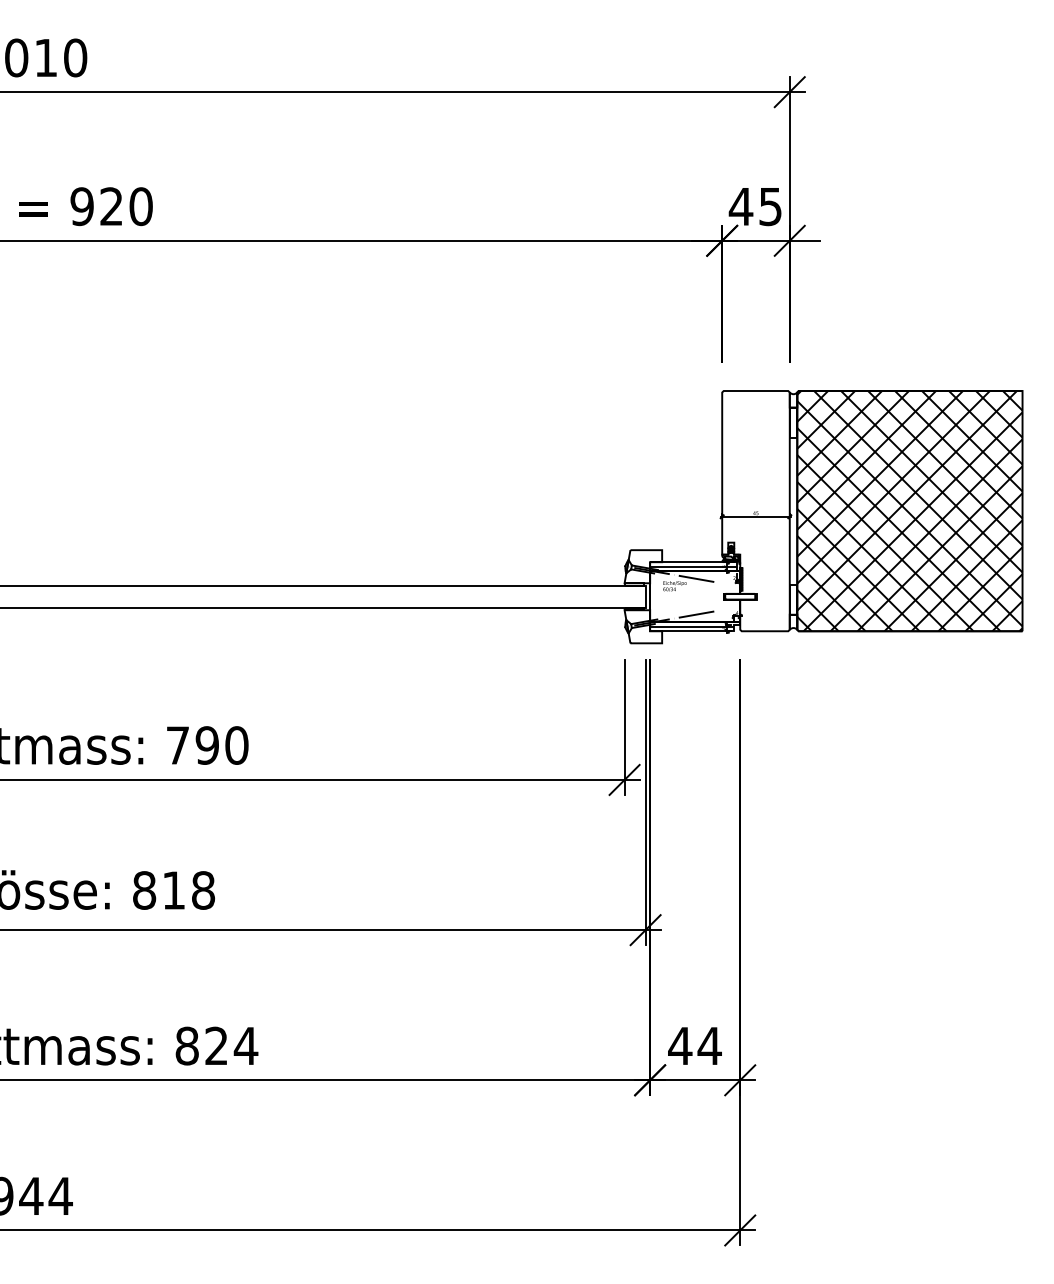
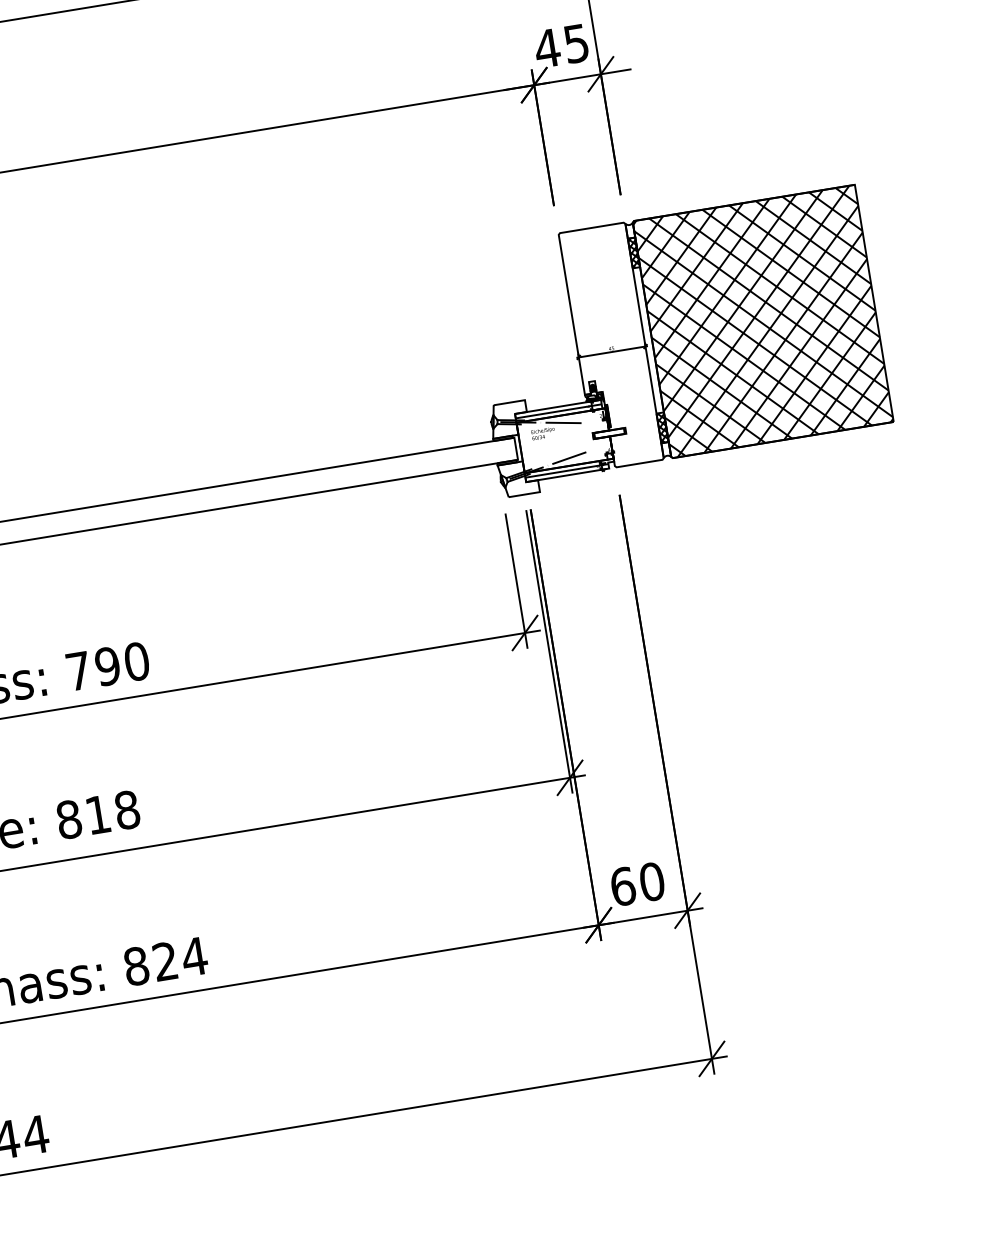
hatch: (793, 422) -> (633, 252), added
hatch: (793, 599) -> (662, 427), added
text: (694, 1045) -> (636, 883), 44 -> 60

